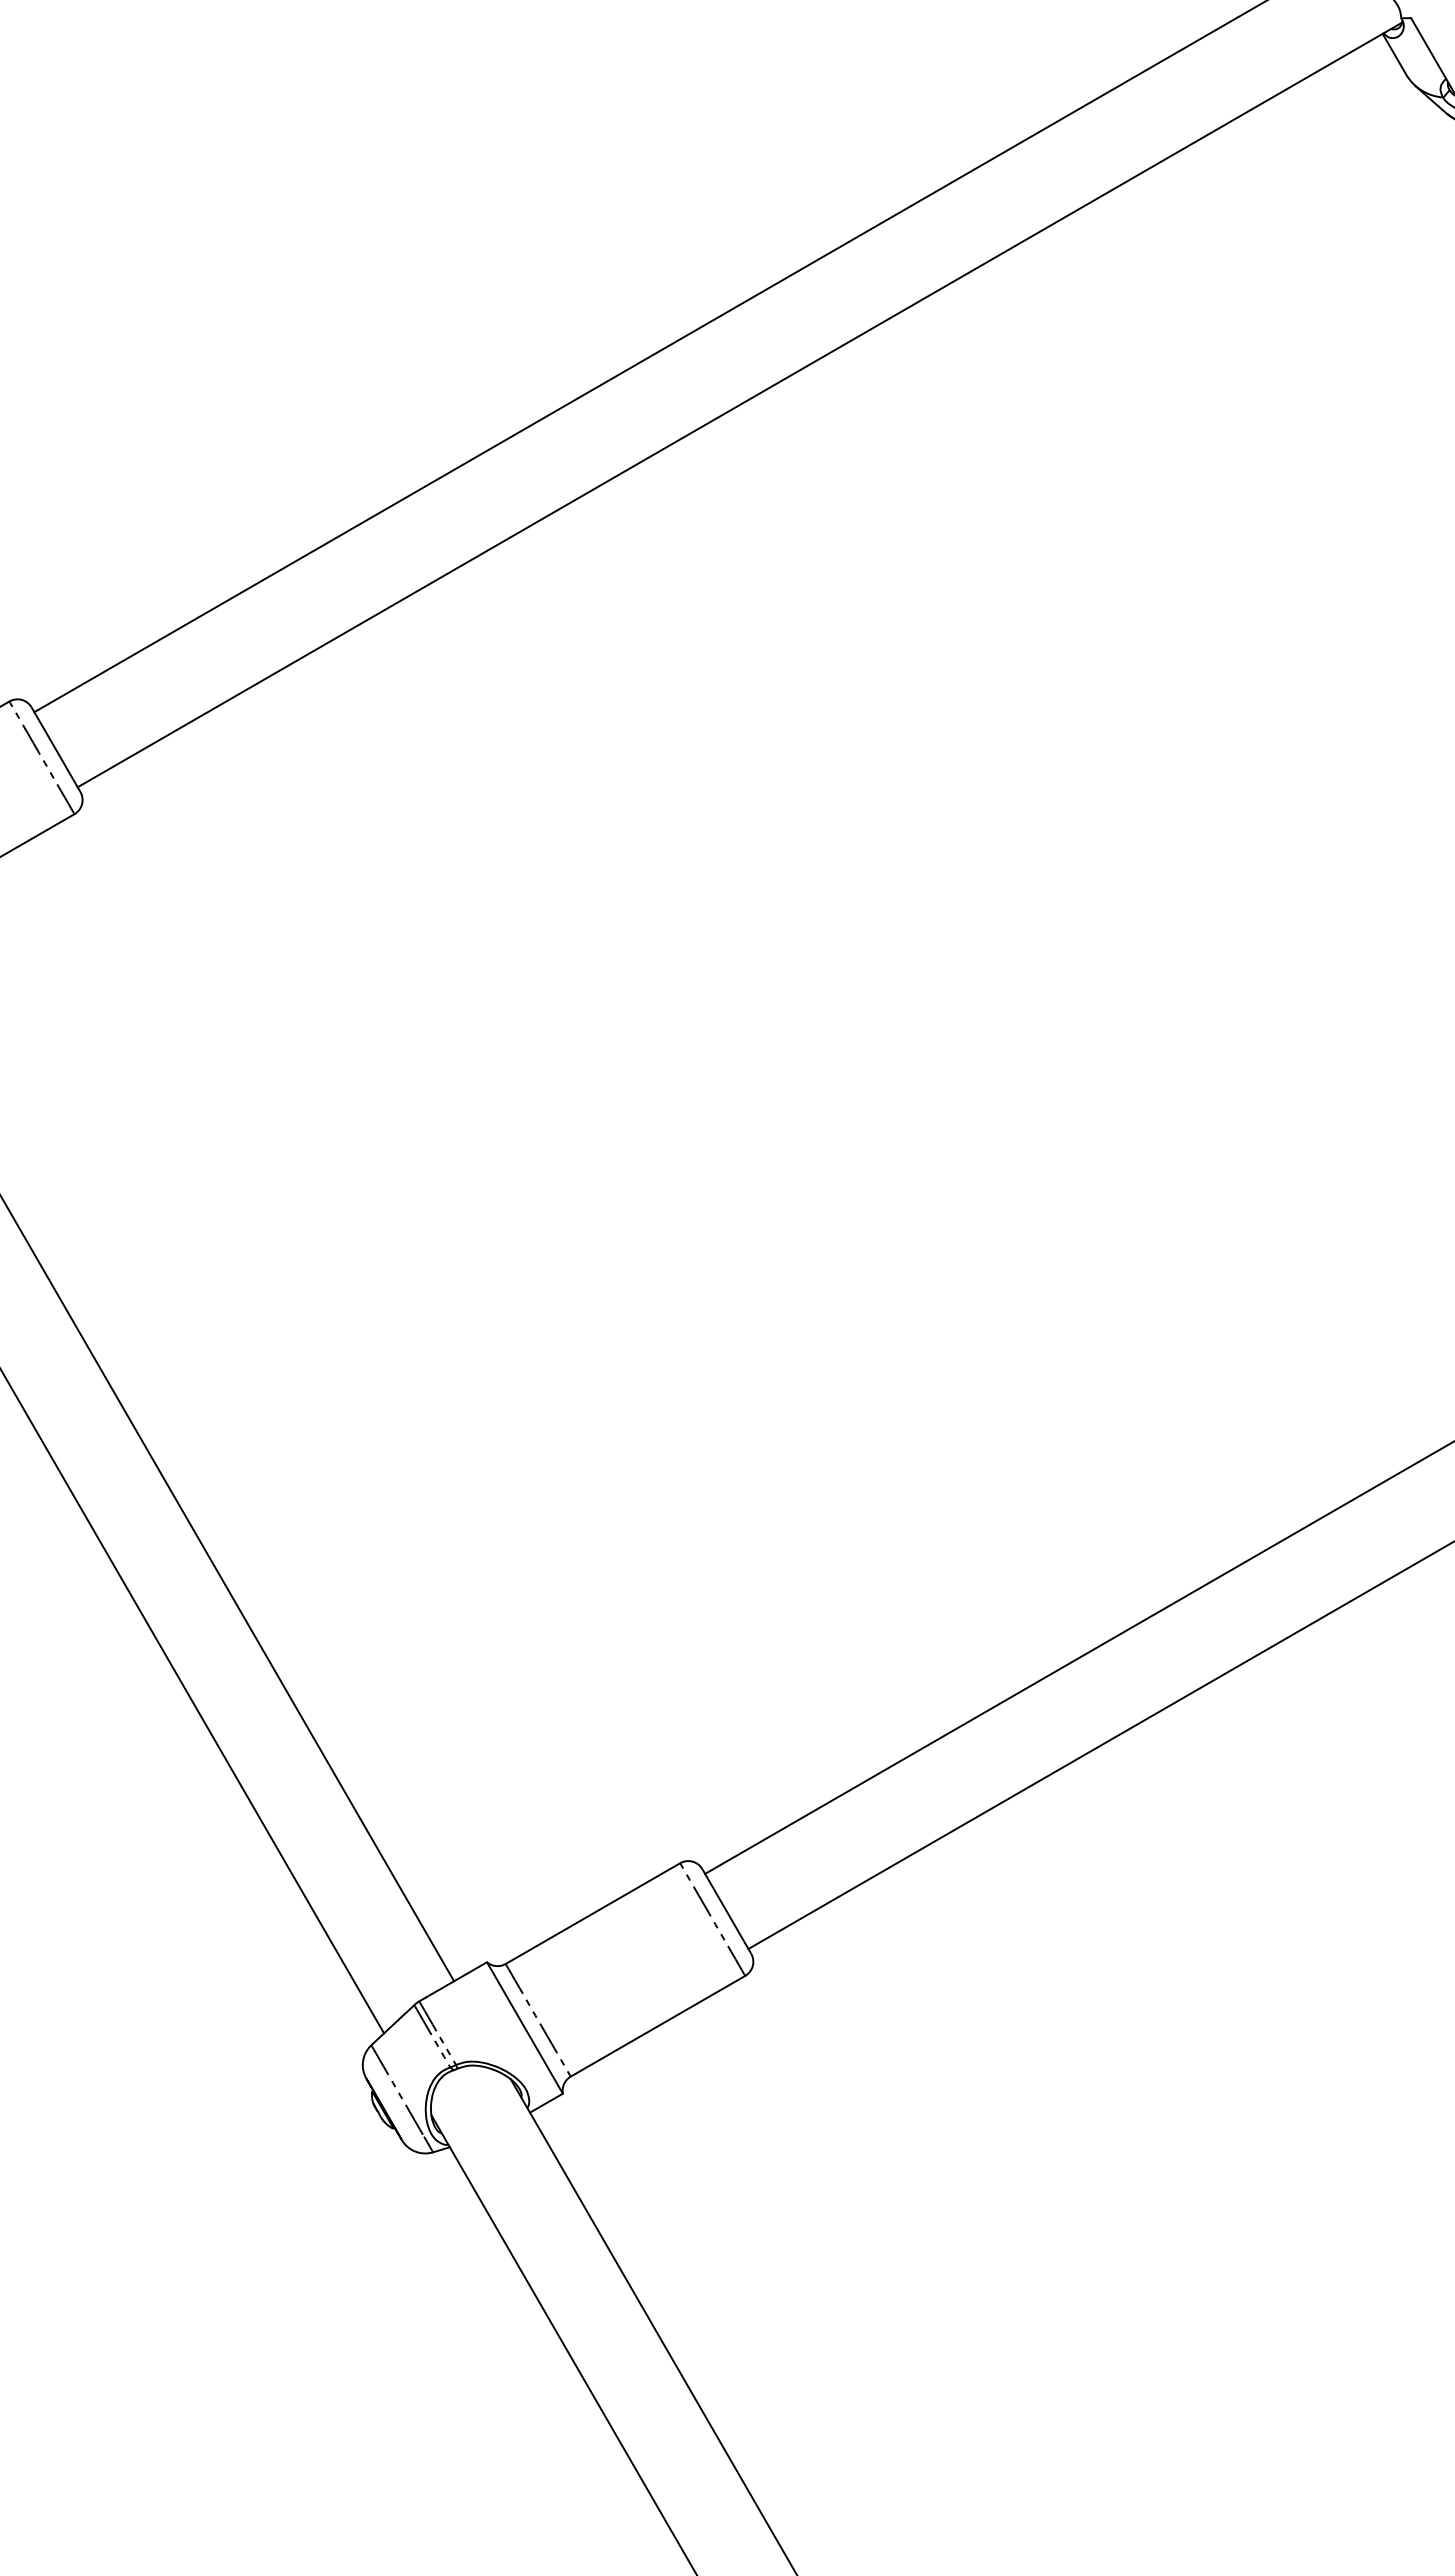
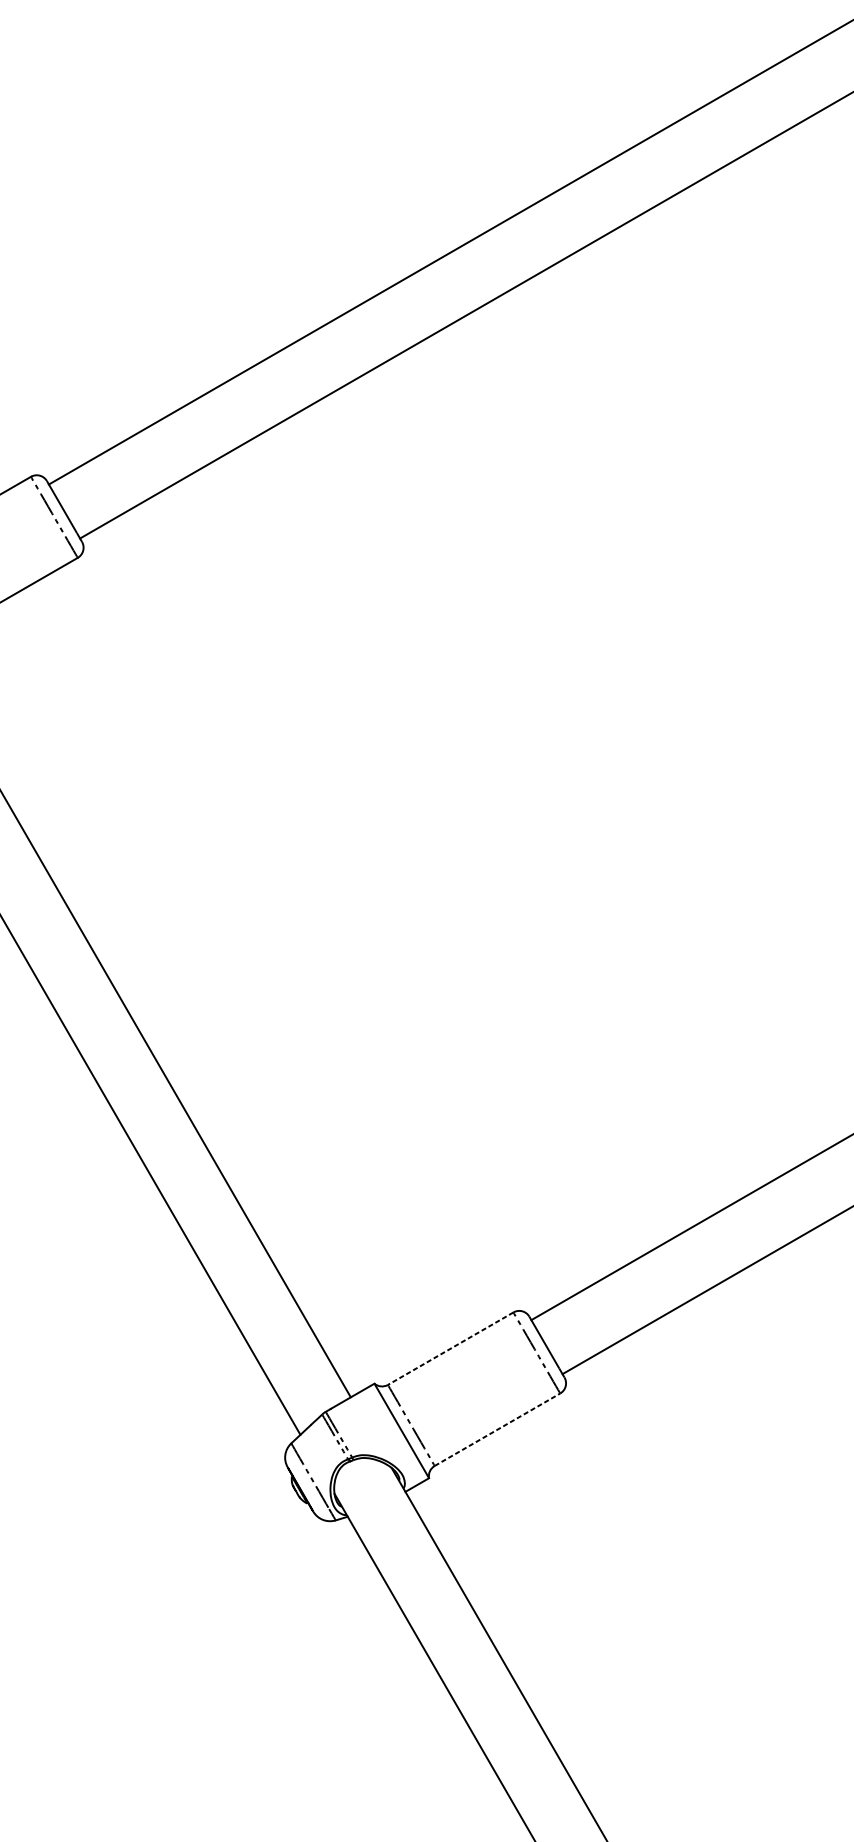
line: (592, 1913) -> (450, 1348), solid -> dashed
line: (657, 2026) -> (497, 1429), solid -> dashed

